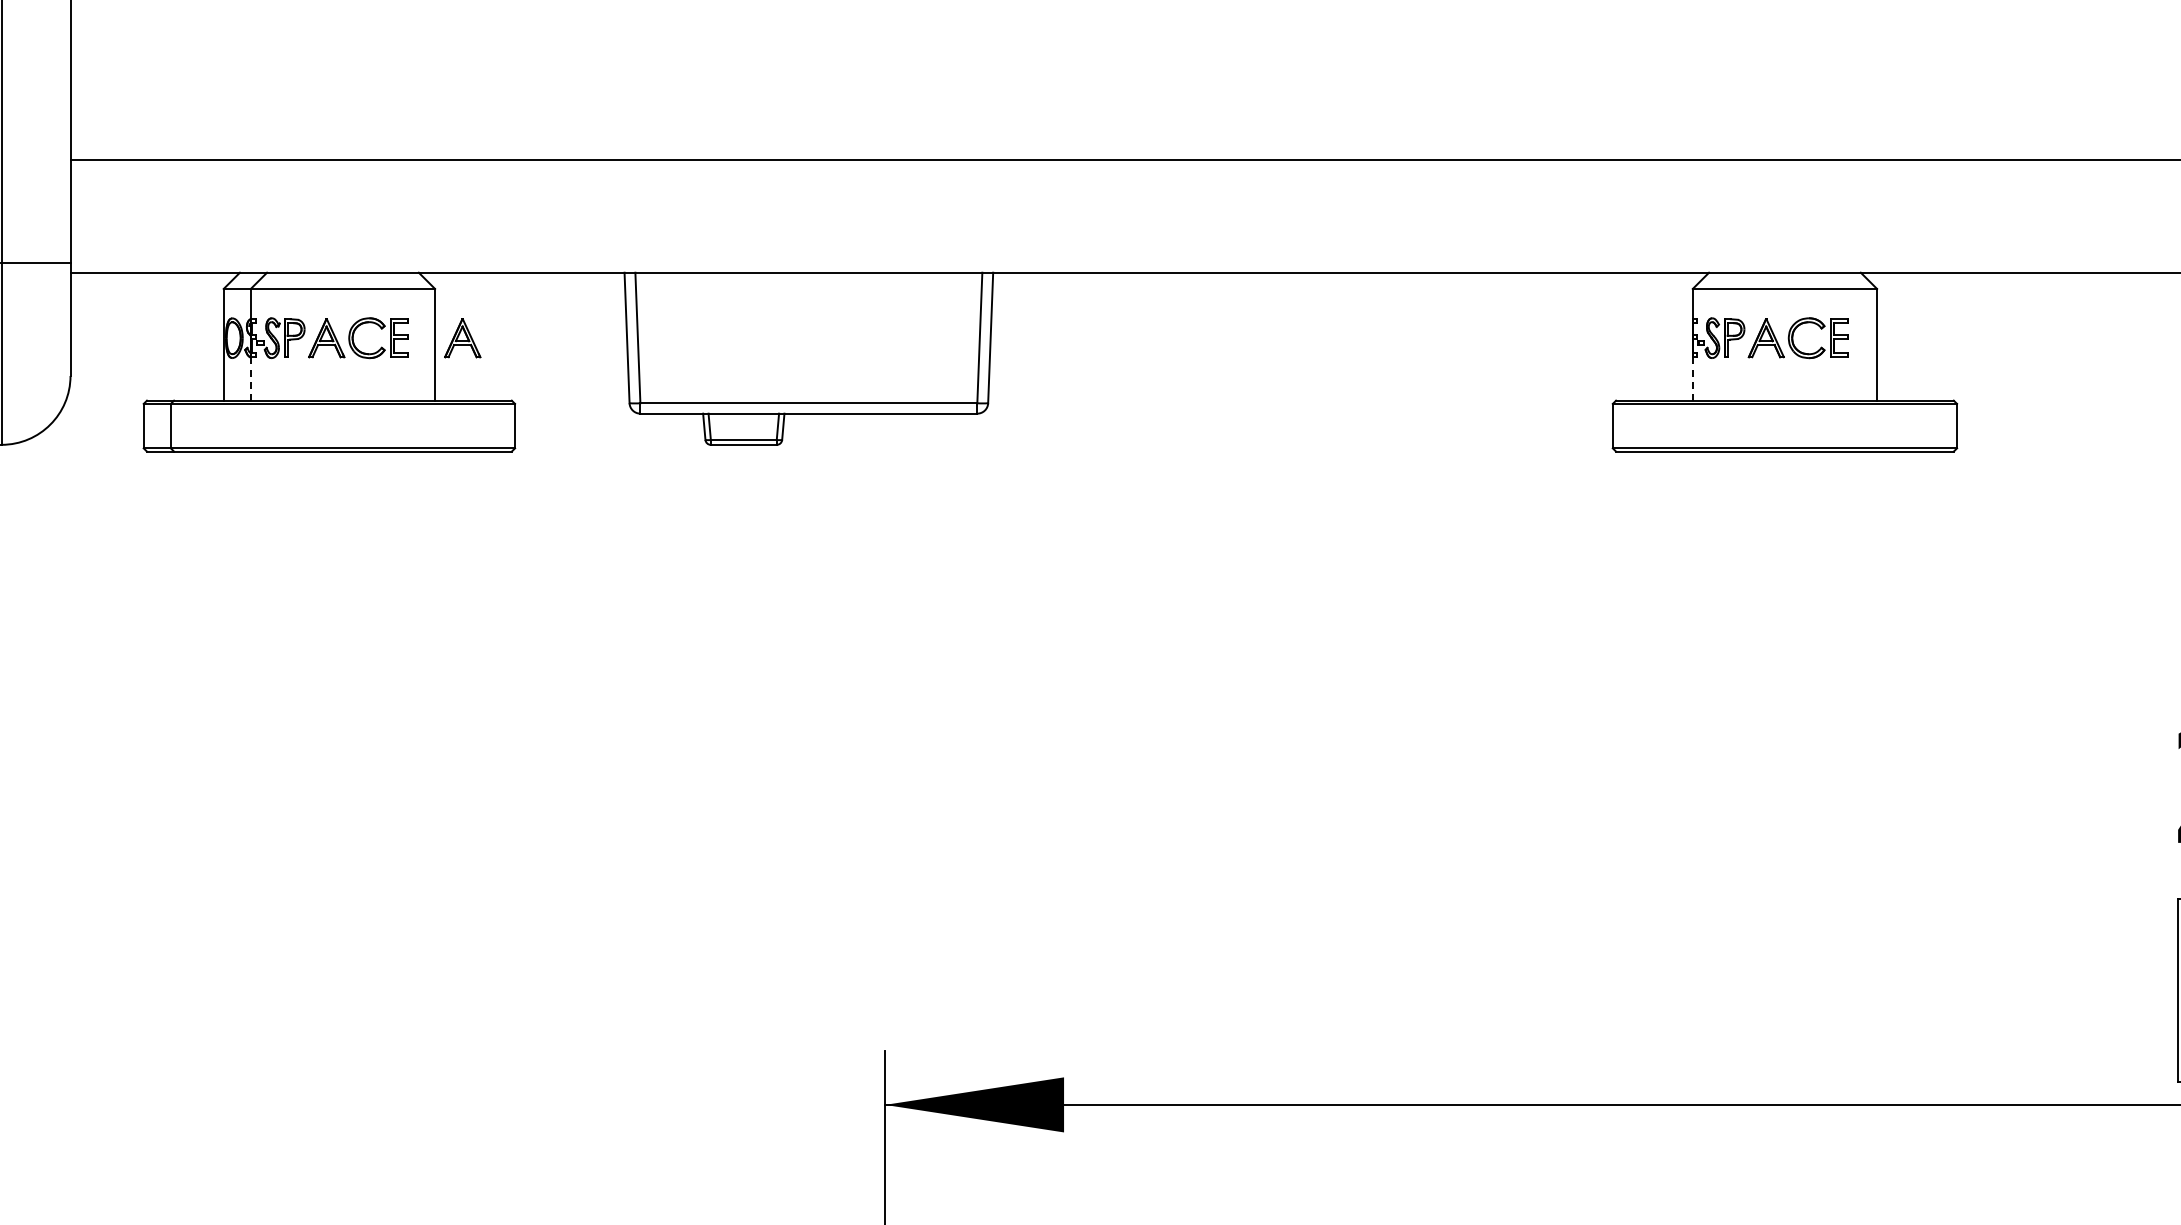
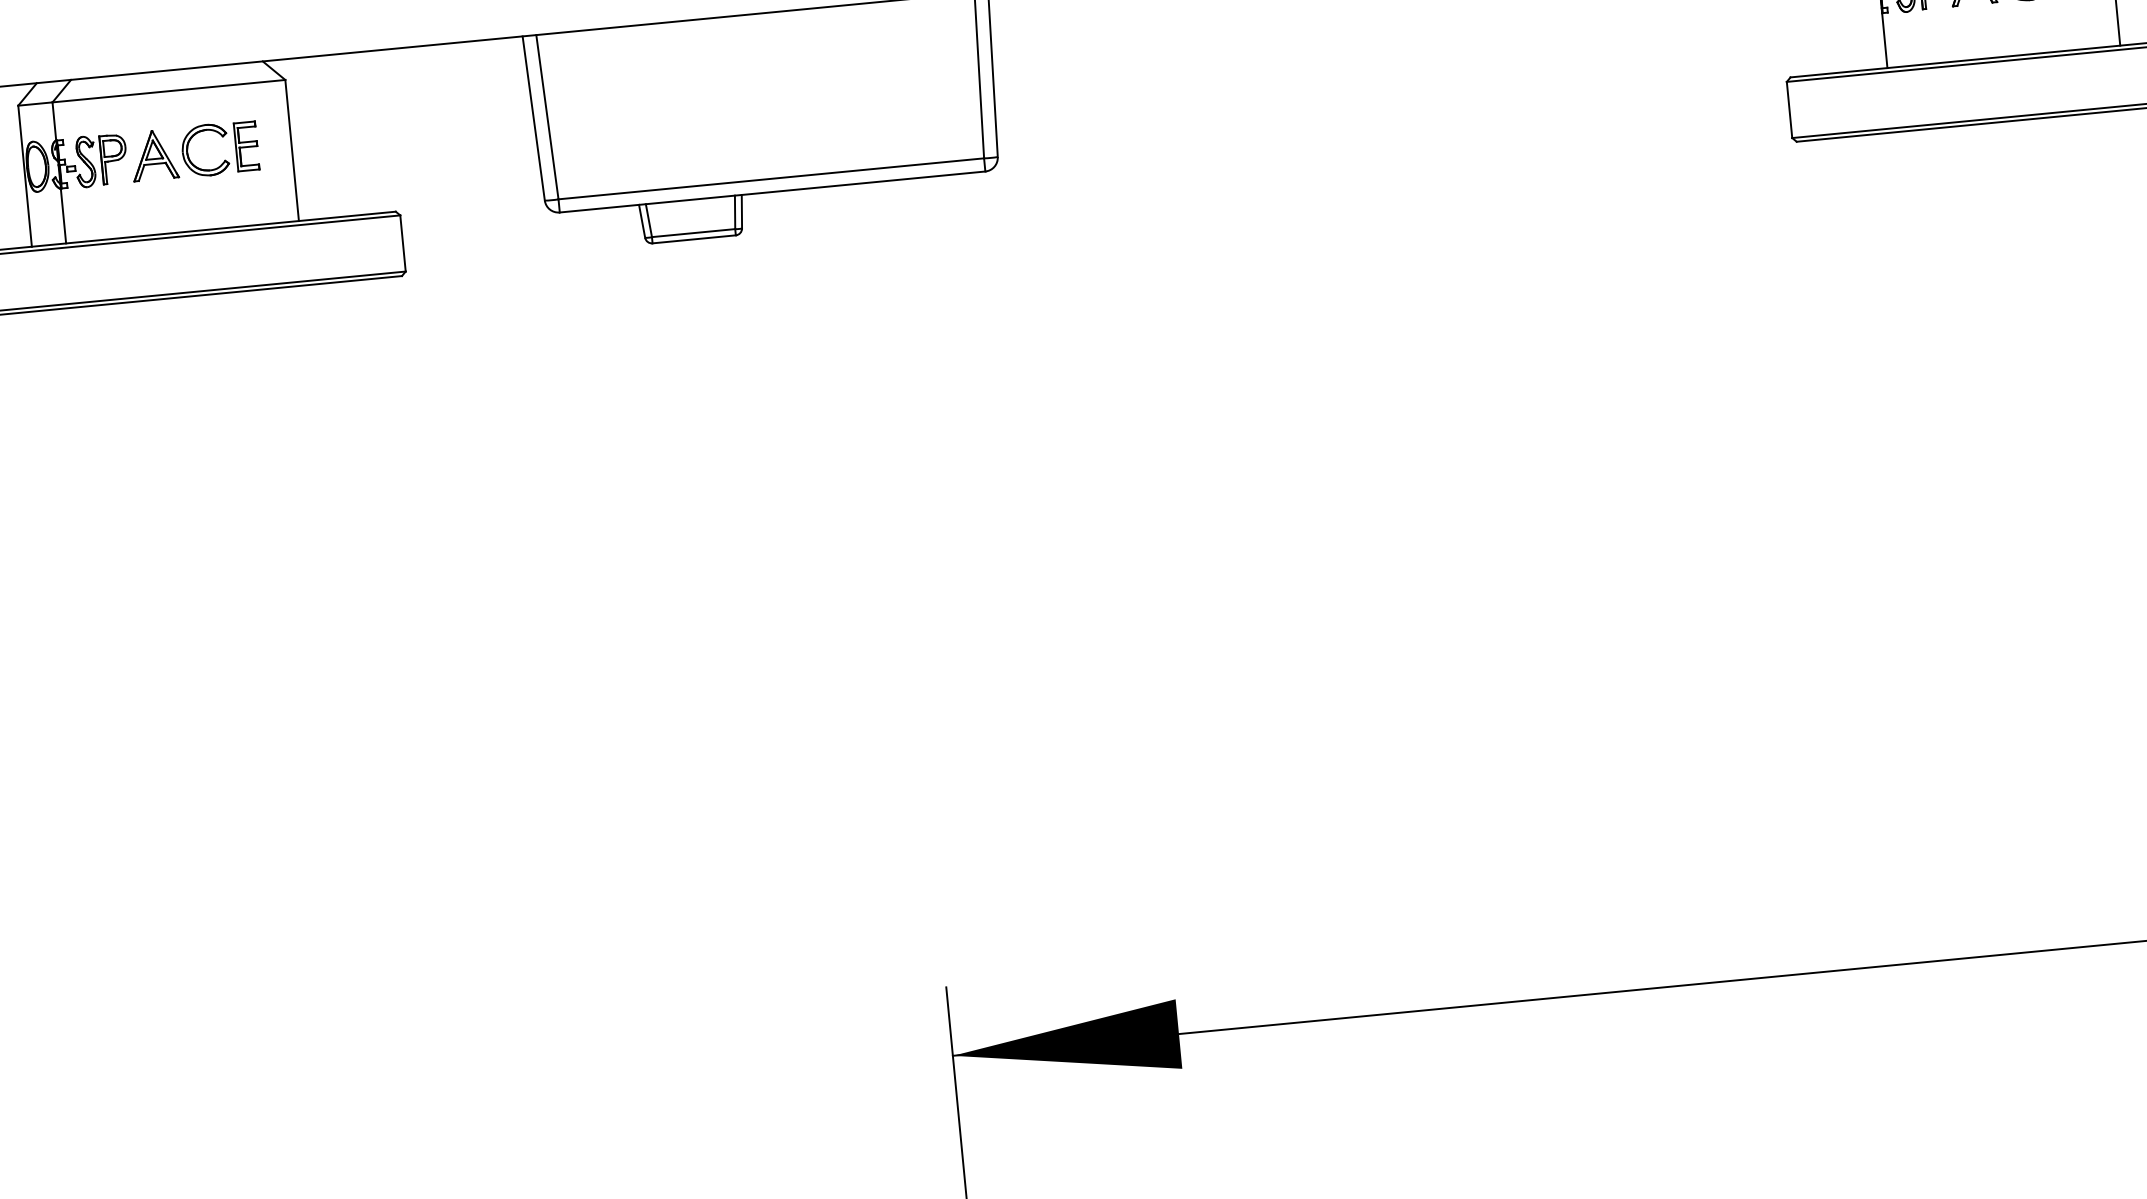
part: (462, 338) -> (325, 139), removed
line: (250, 378) -> (63, 215), dashed -> solid
line: (1692, 378) -> (1884, 40), dashed -> solid

